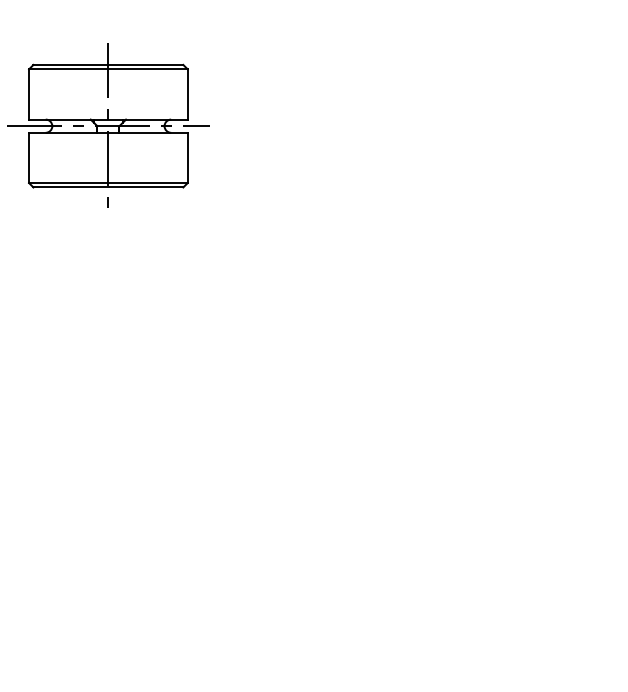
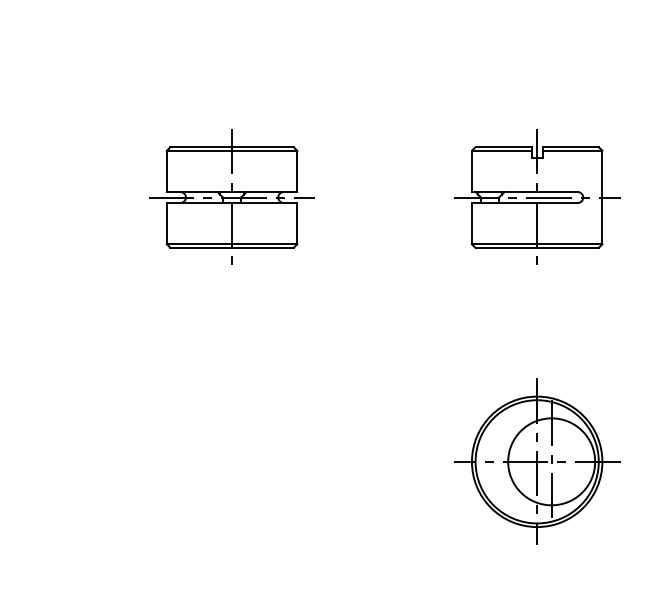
part: (479, 124) -> (537, 196), added
part: (479, 447) -> (537, 461), added

